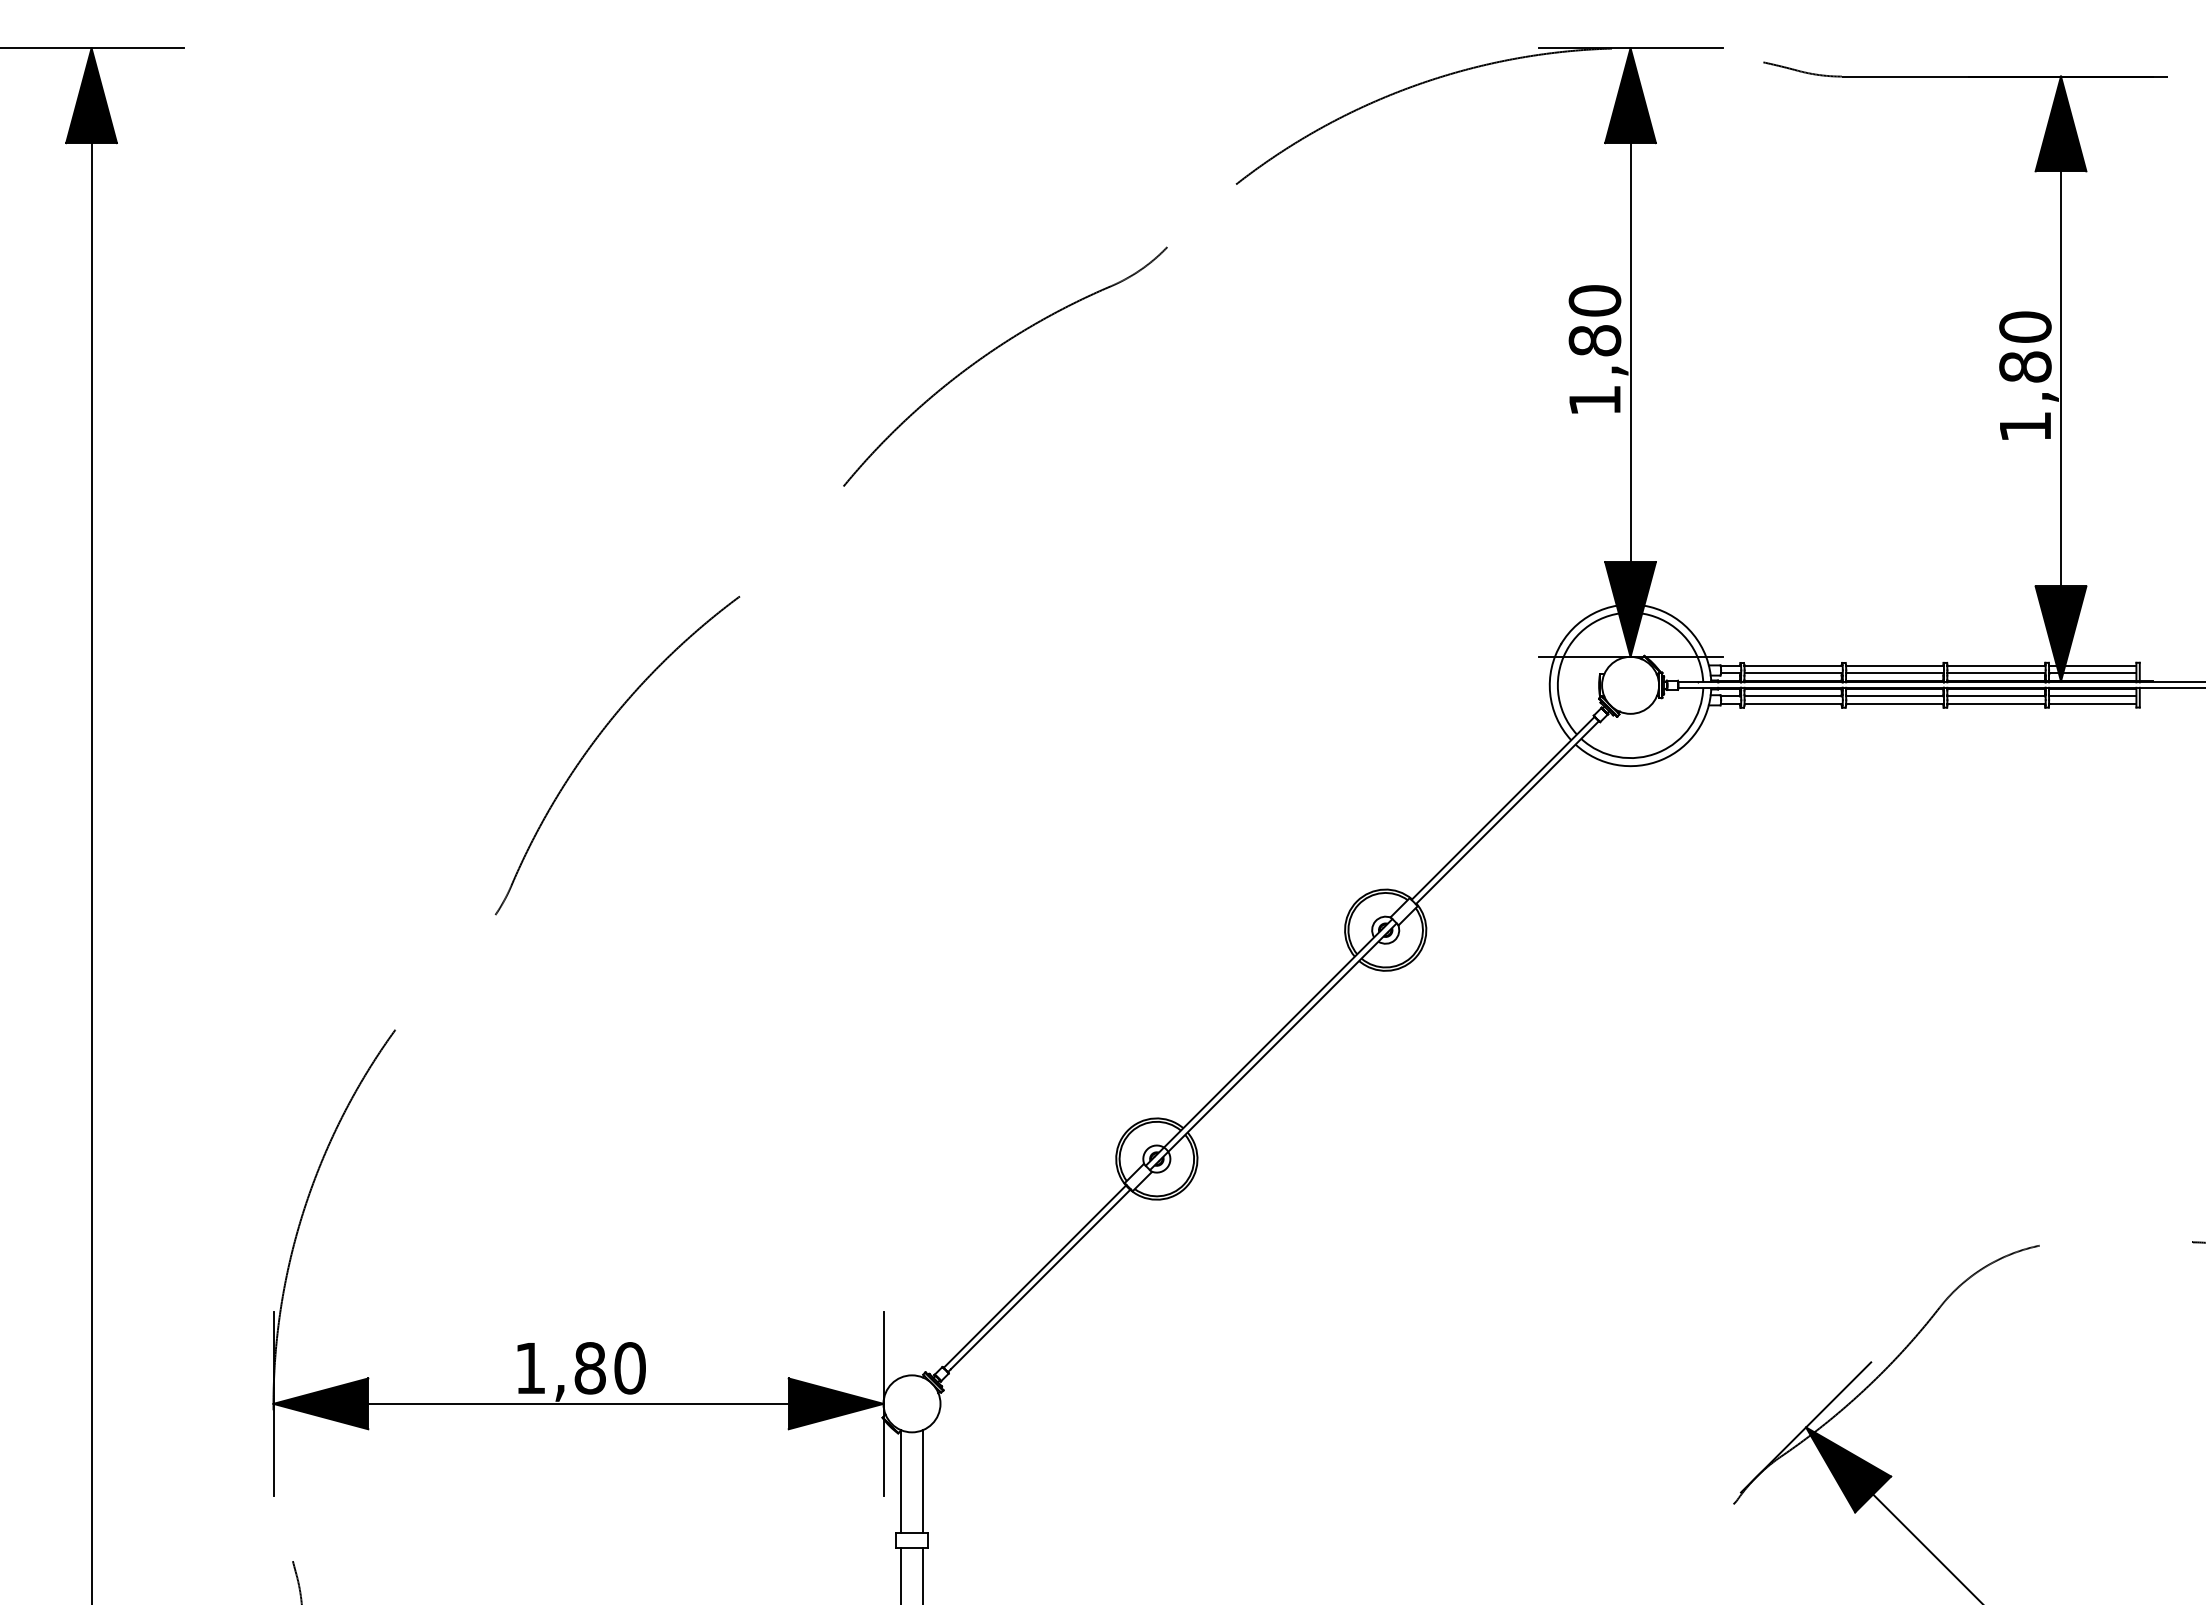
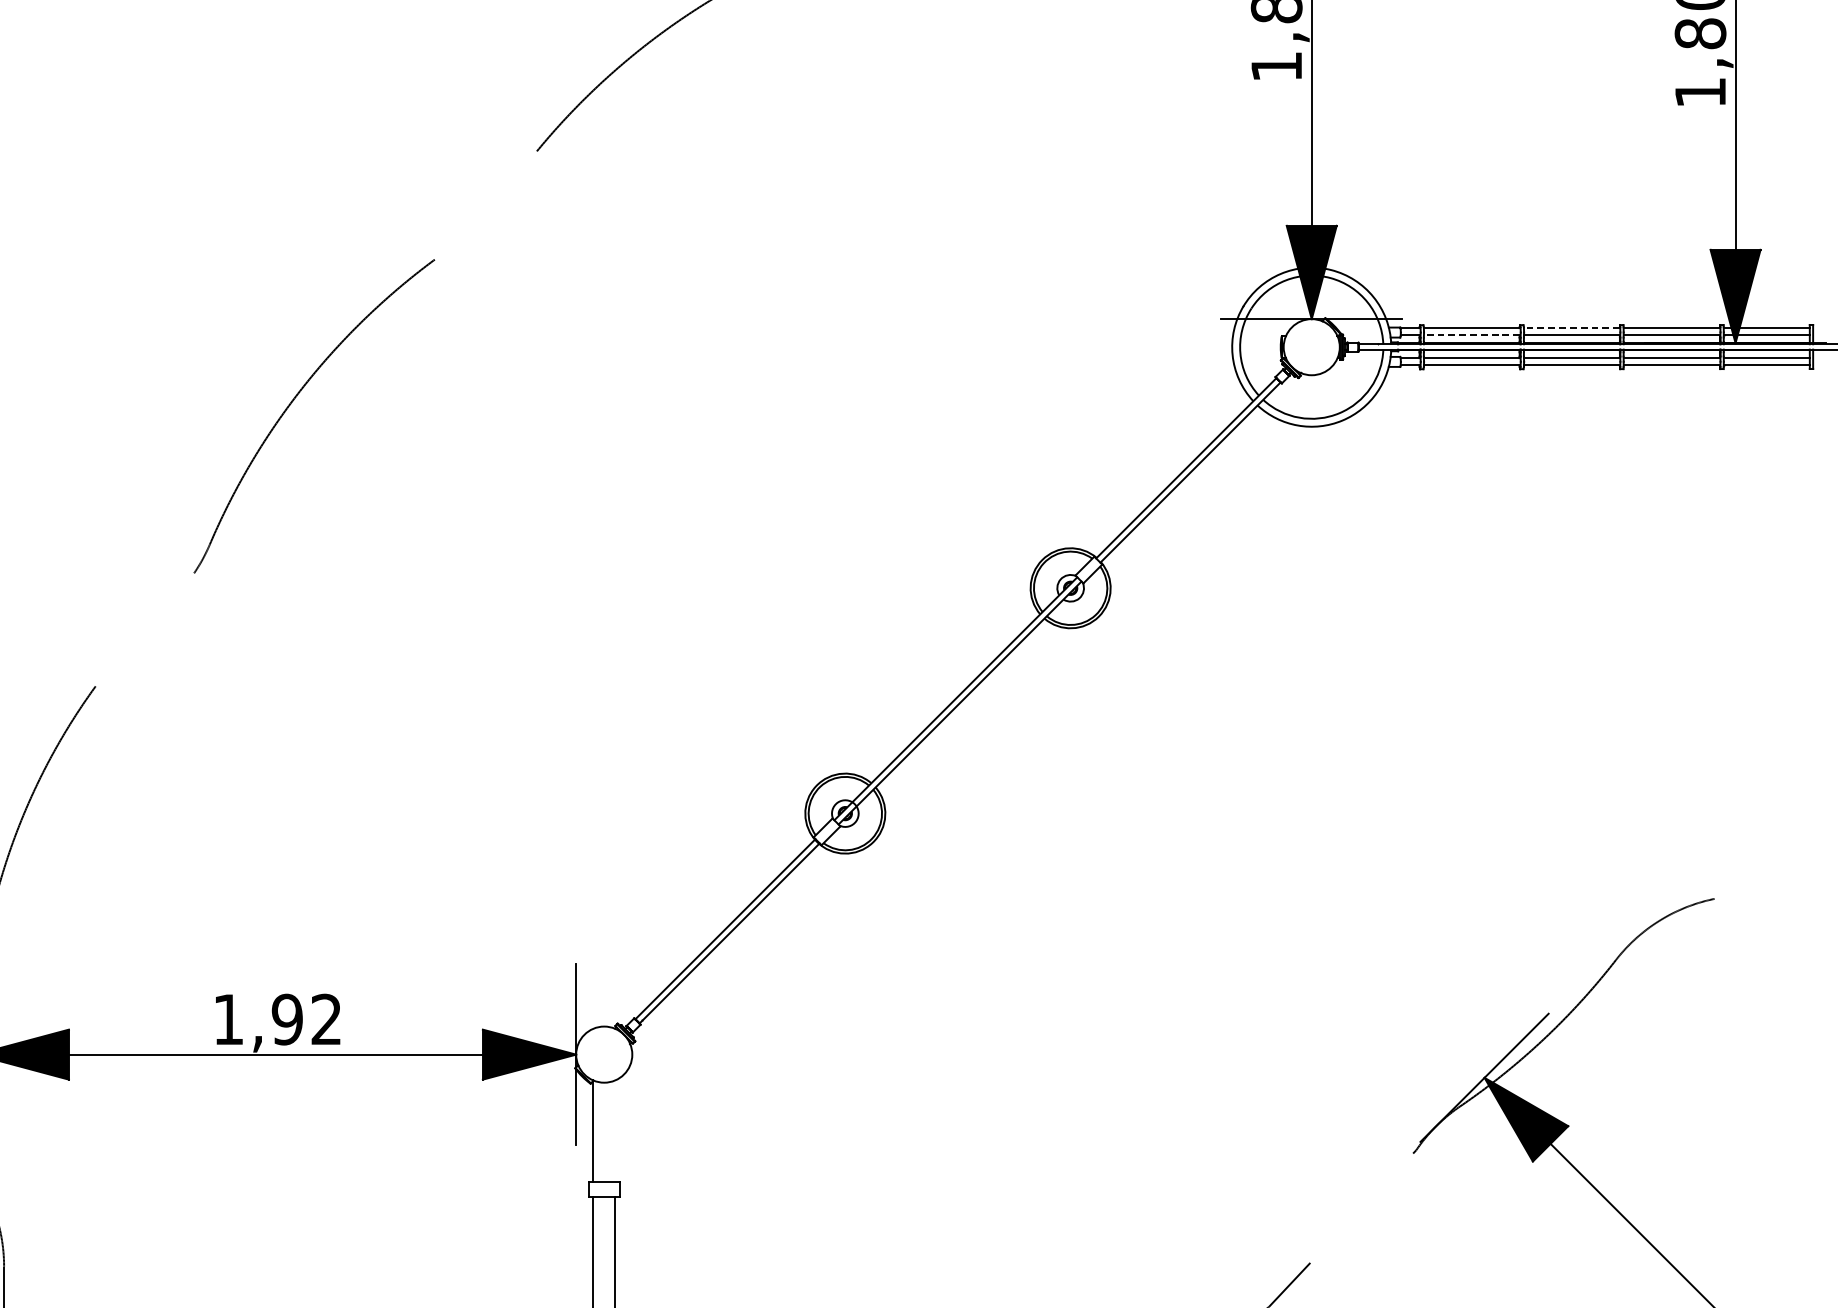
line: (1894, 666) -> (1571, 328), solid -> dashed
line: (1793, 673) -> (1472, 335), solid -> dashed
text: (609, 1368) -> (306, 1019), 1,80 -> 1,92
line: (922, 1481) -> (614, 1131), removed

